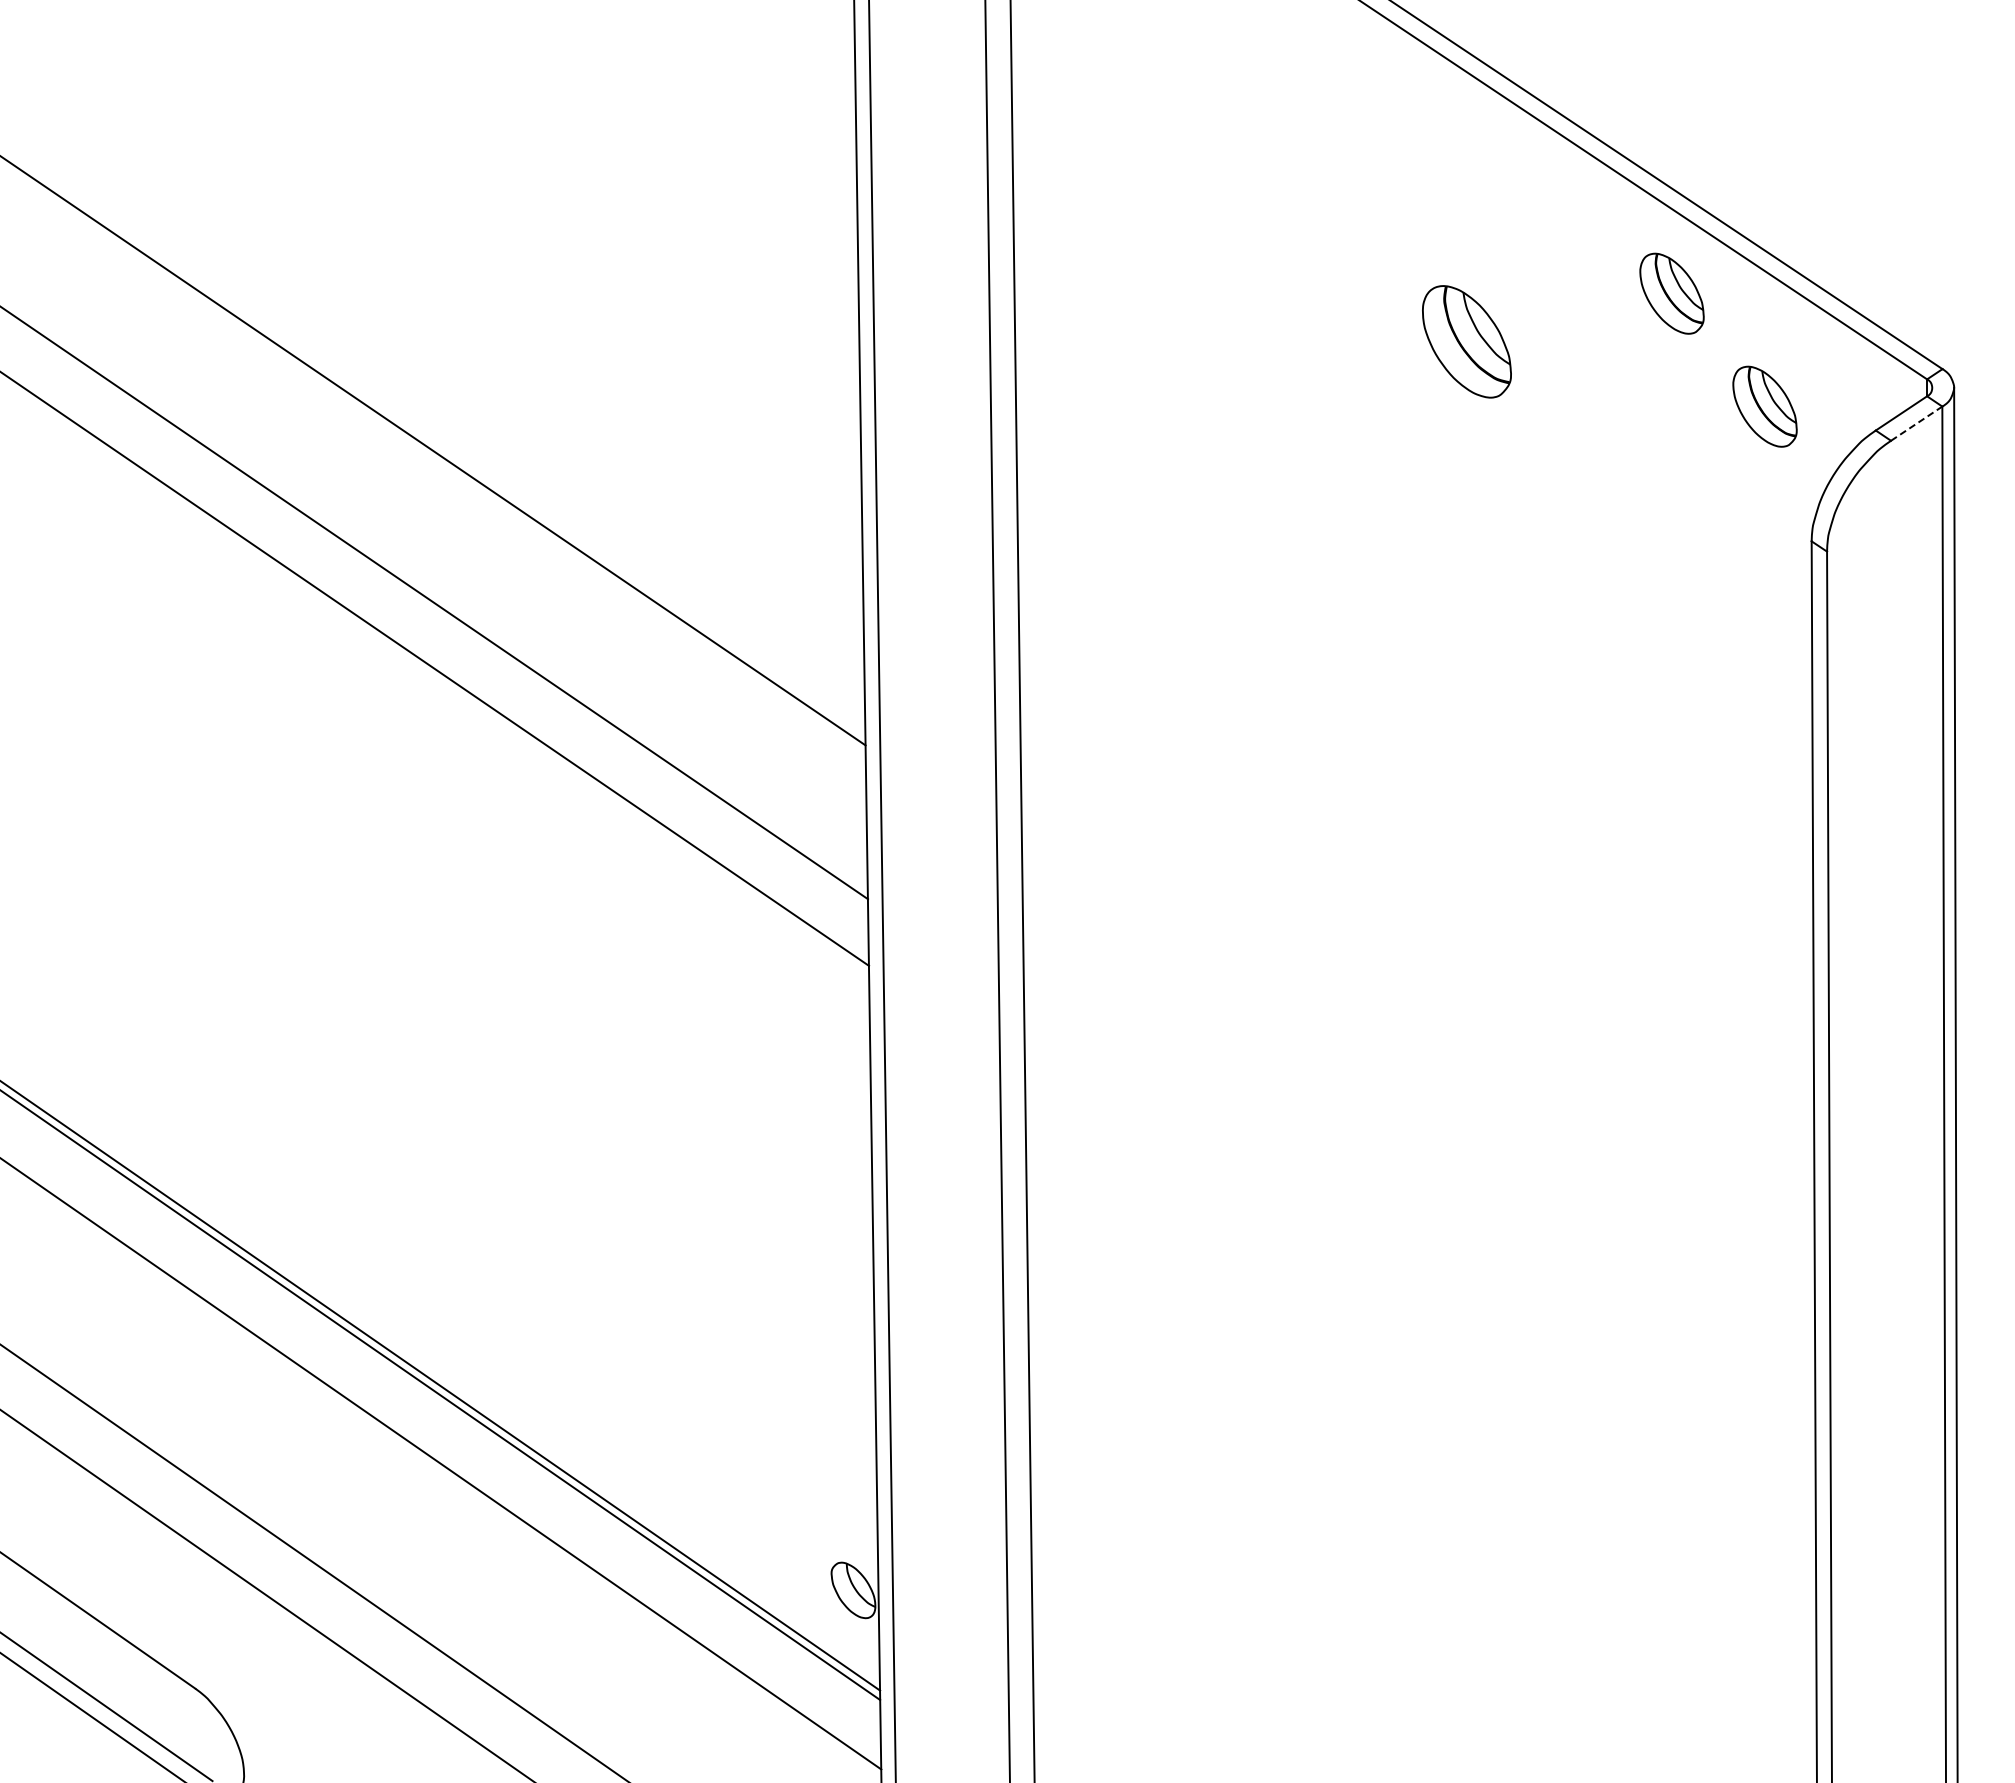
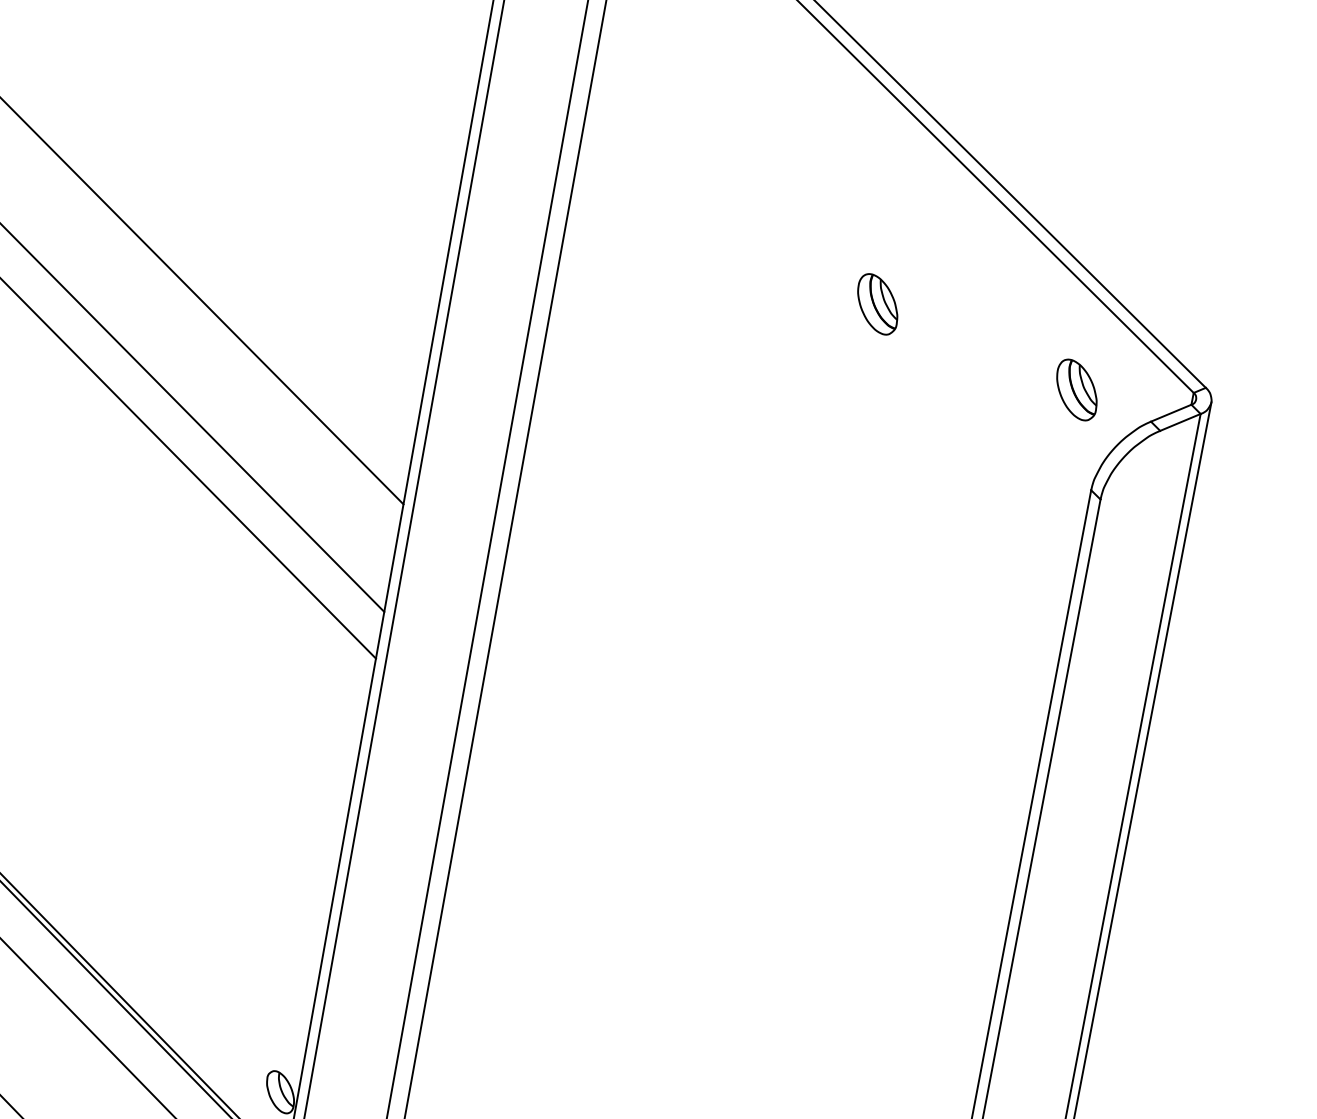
part: (1671, 293) -> (1027, 298), removed
part: (1466, 341) -> (877, 304), size x0.71
line: (1916, 423) -> (1180, 422), dashed -> solid

